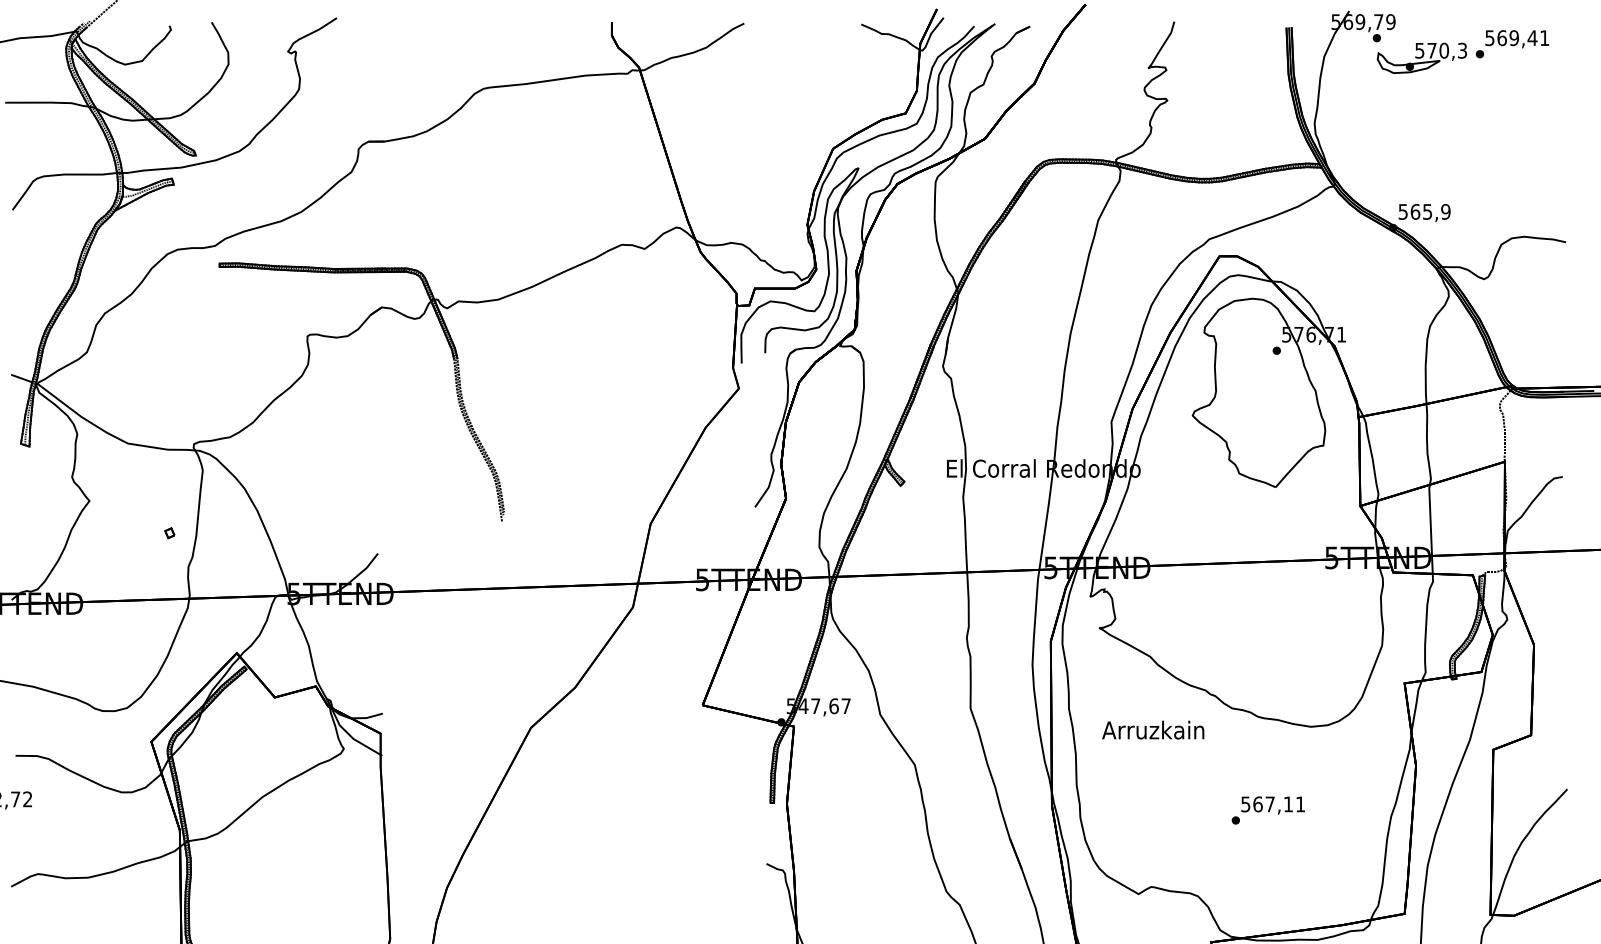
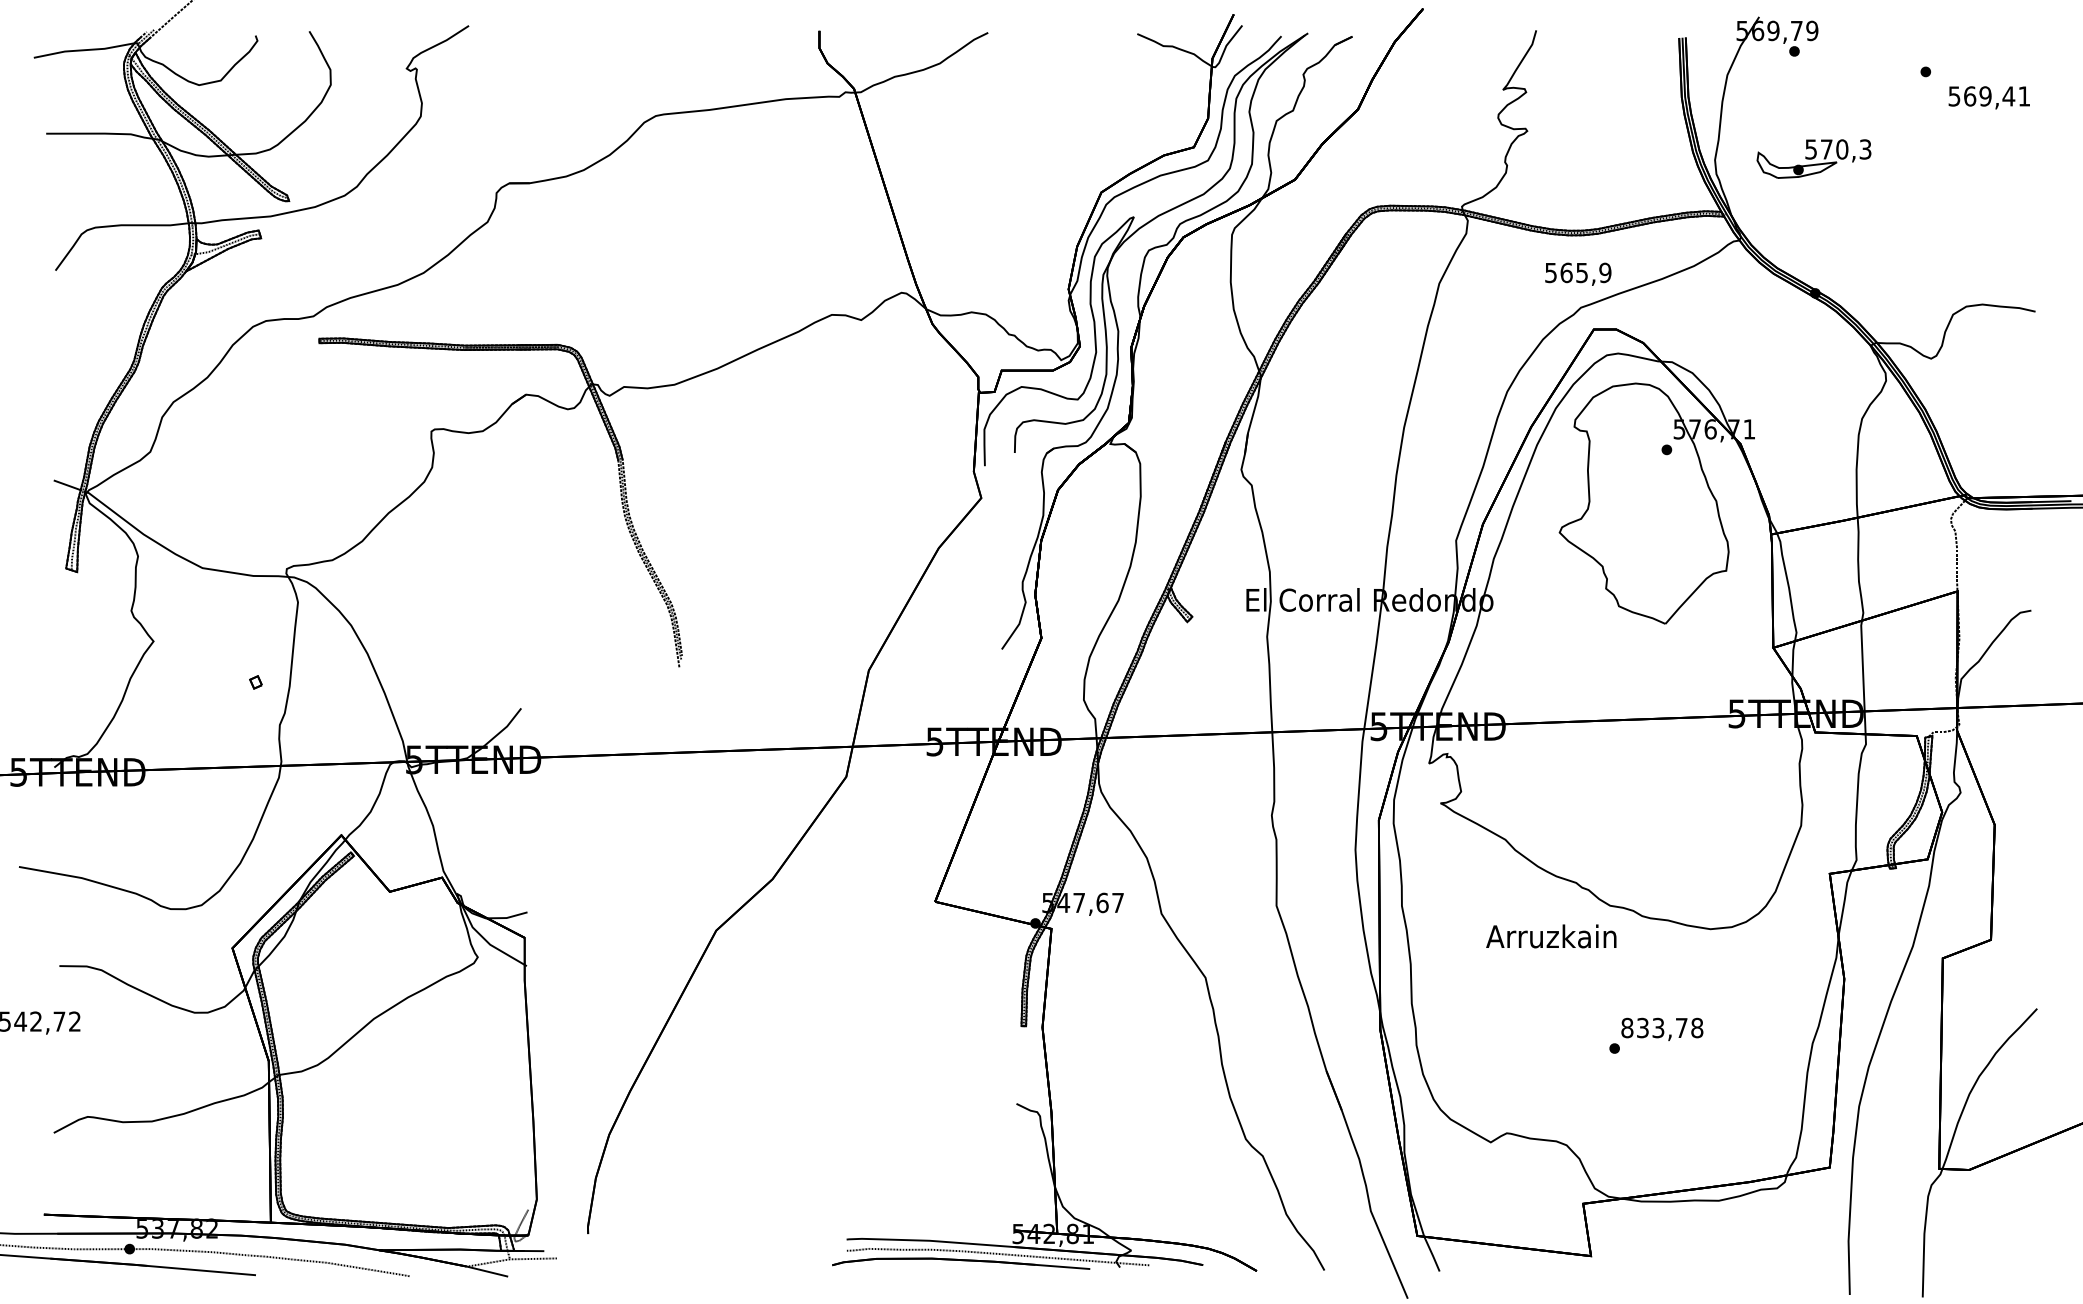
text: (1516, 38) -> (1988, 97), moved
part: (1421, 57) -> (1813, 158), moved
text: (1424, 212) -> (1578, 273), moved
text: (1153, 730) -> (1551, 936), moved
text: (1273, 803) -> (1662, 1027), 567,11 -> 833,78

